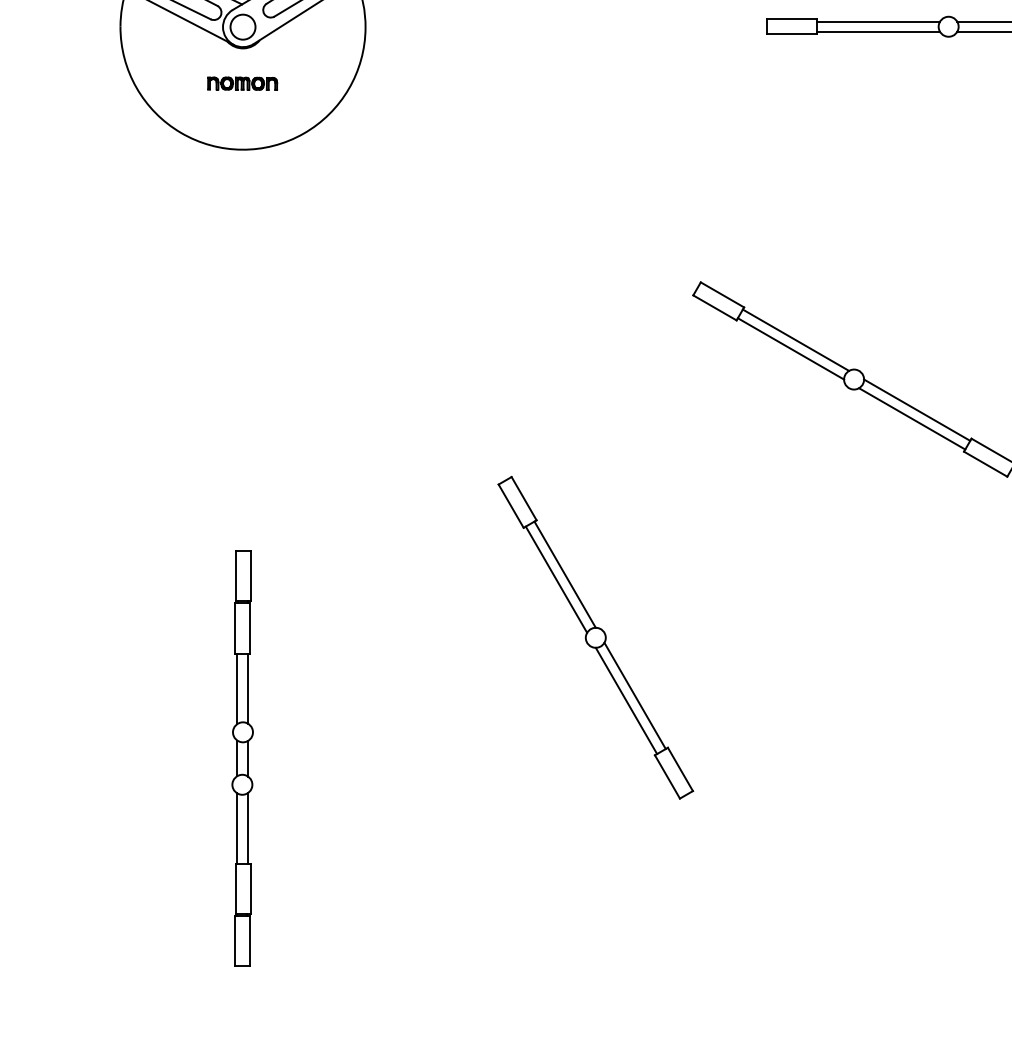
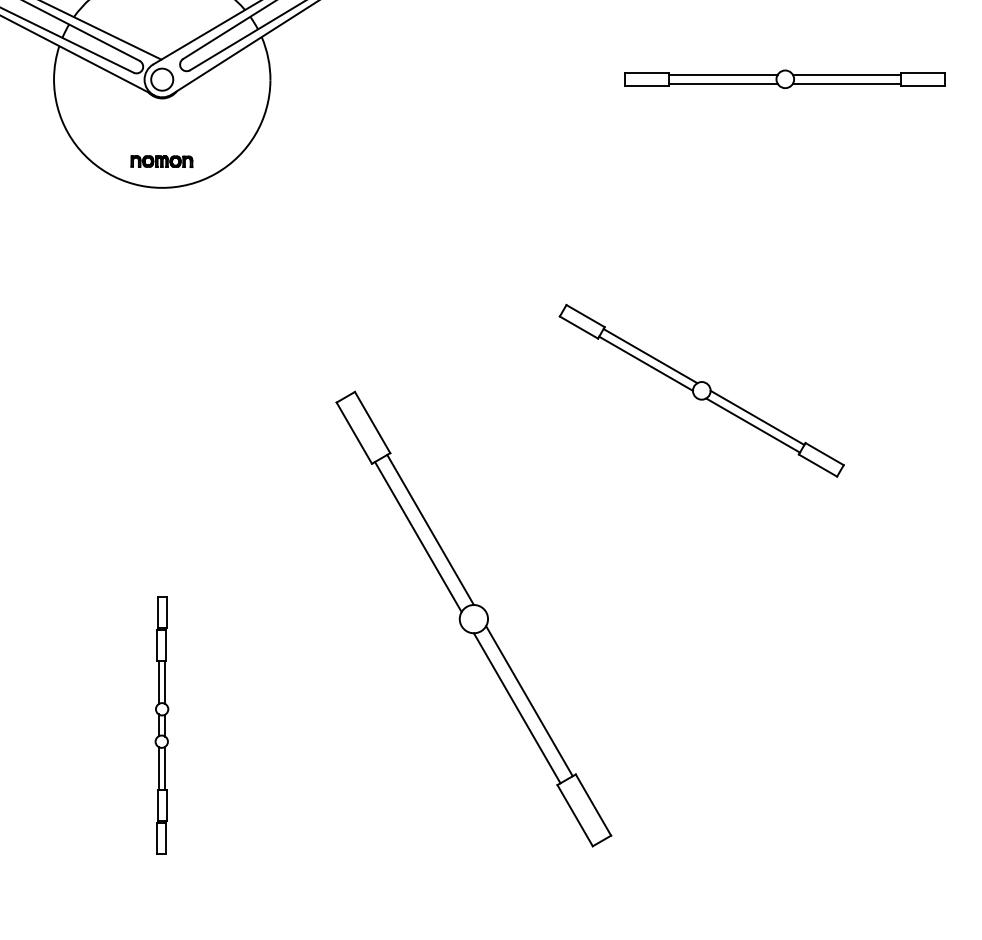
part: (242, 83) -> (161, 161), moved
part: (595, 637) -> (473, 618), size x1.6
part: (242, 758) -> (161, 725), size x0.7

